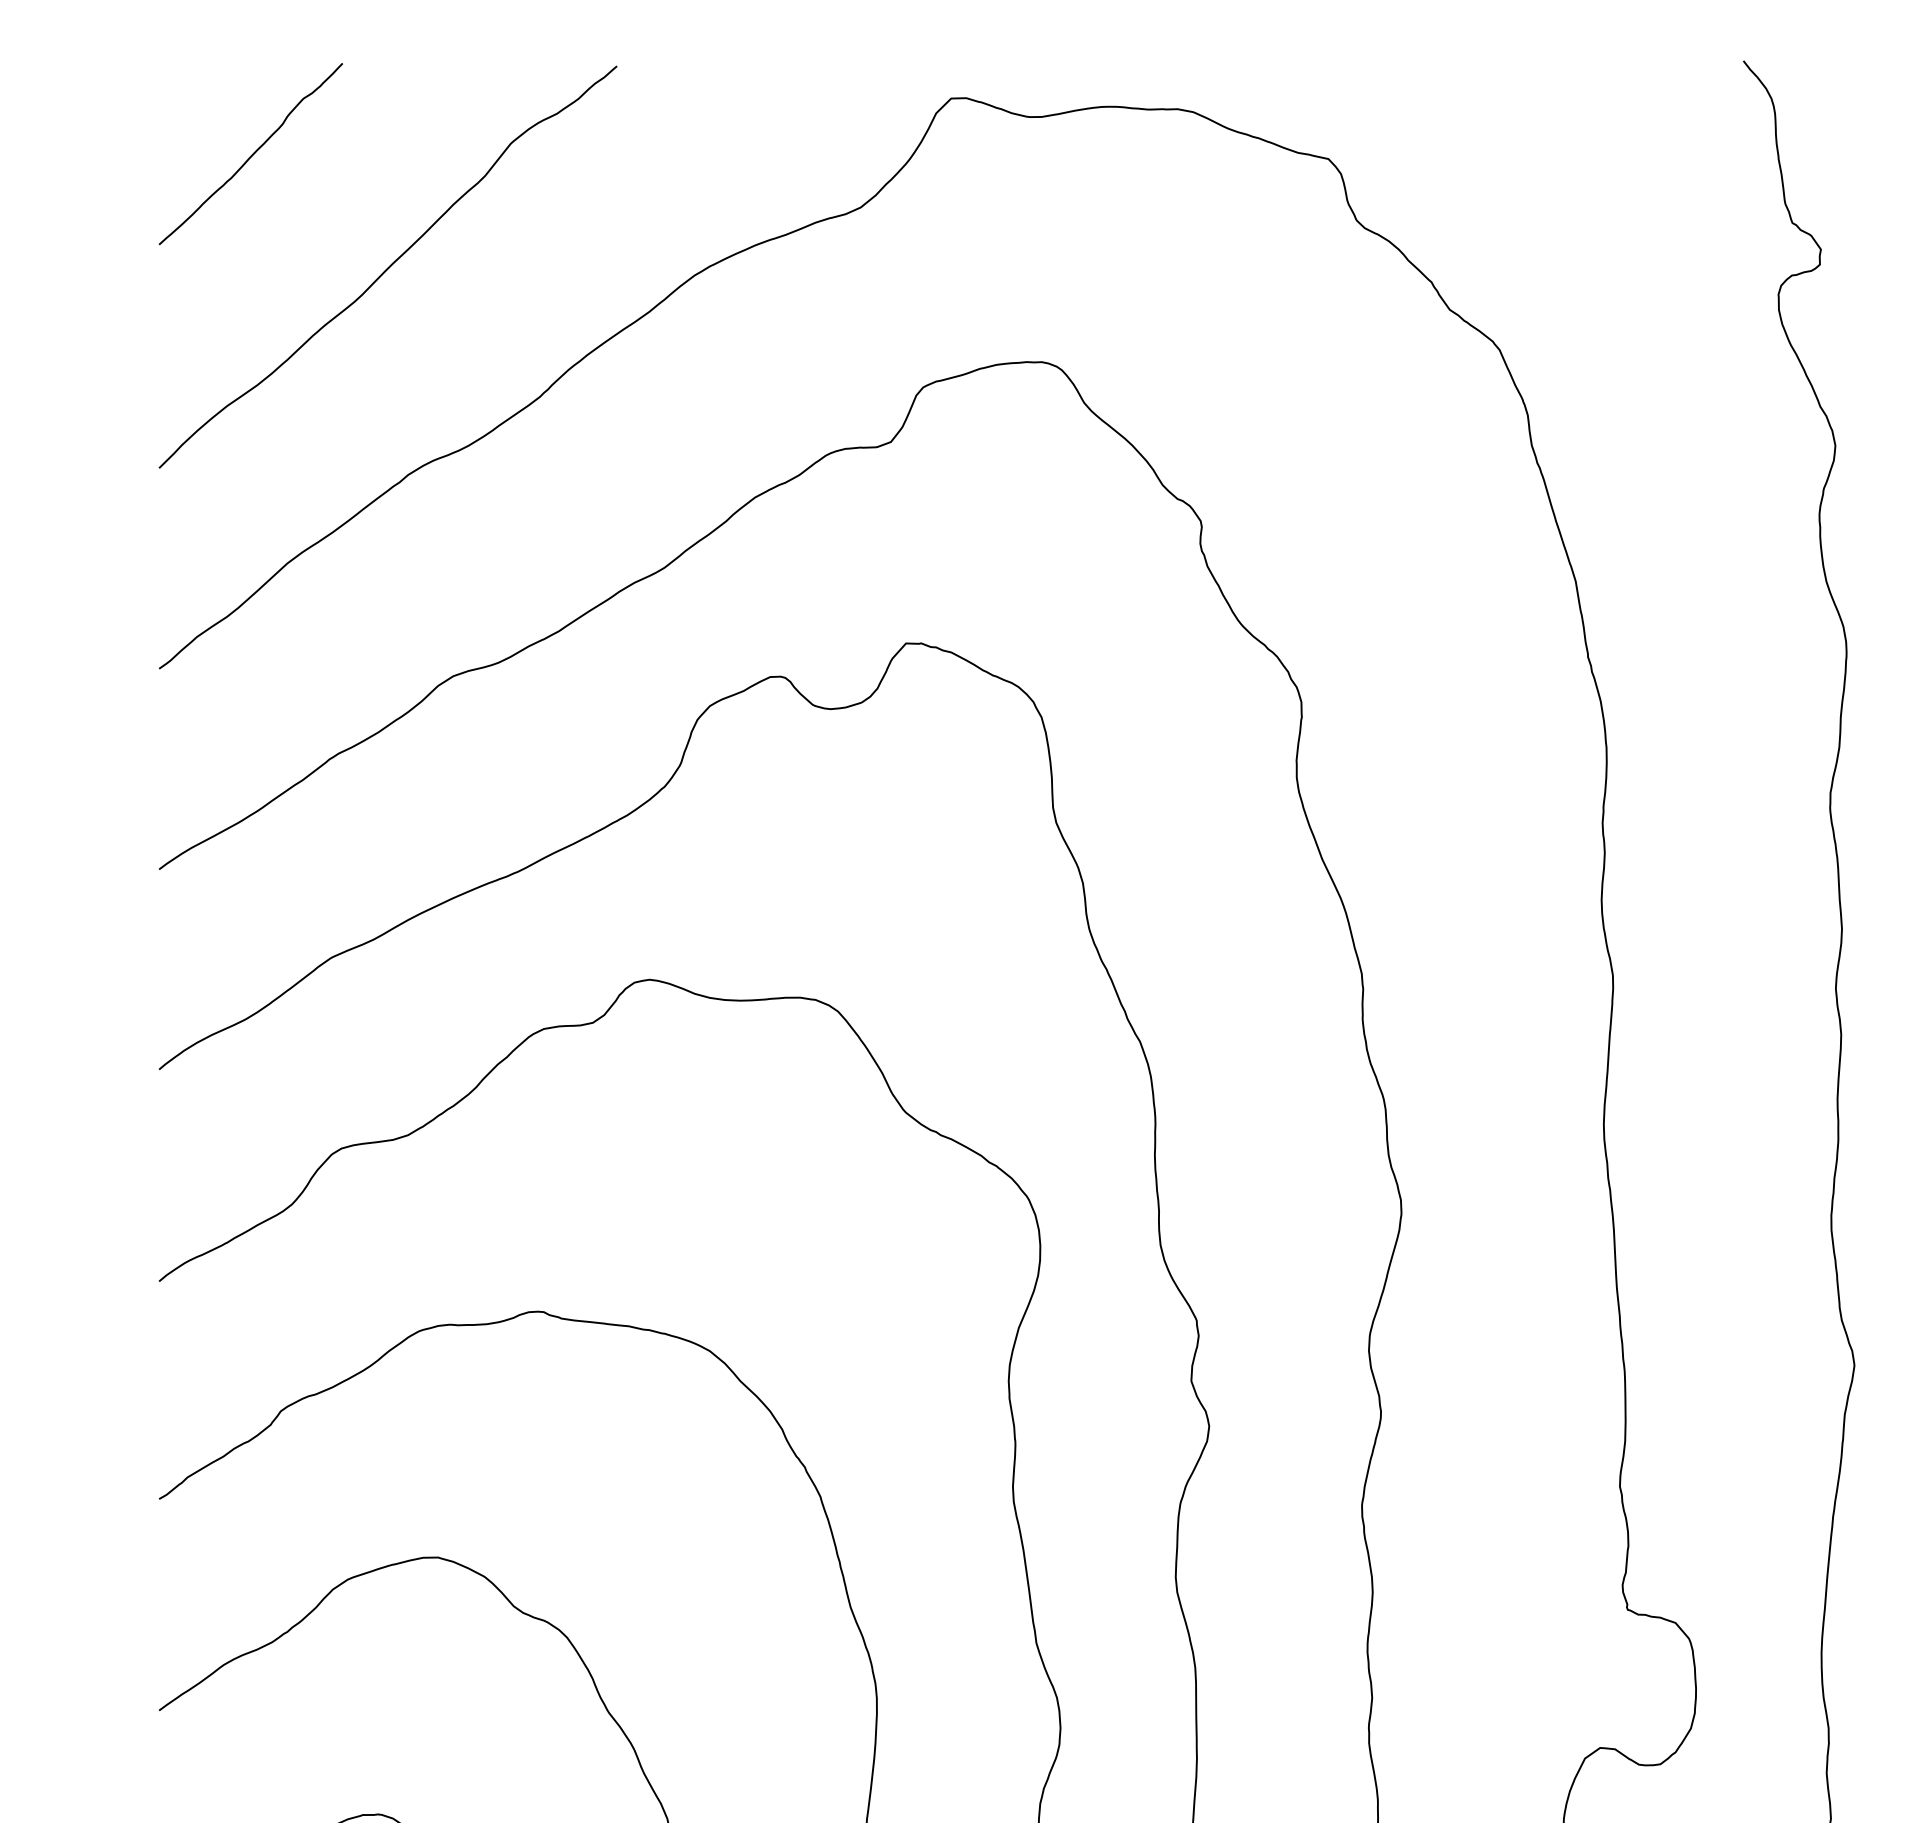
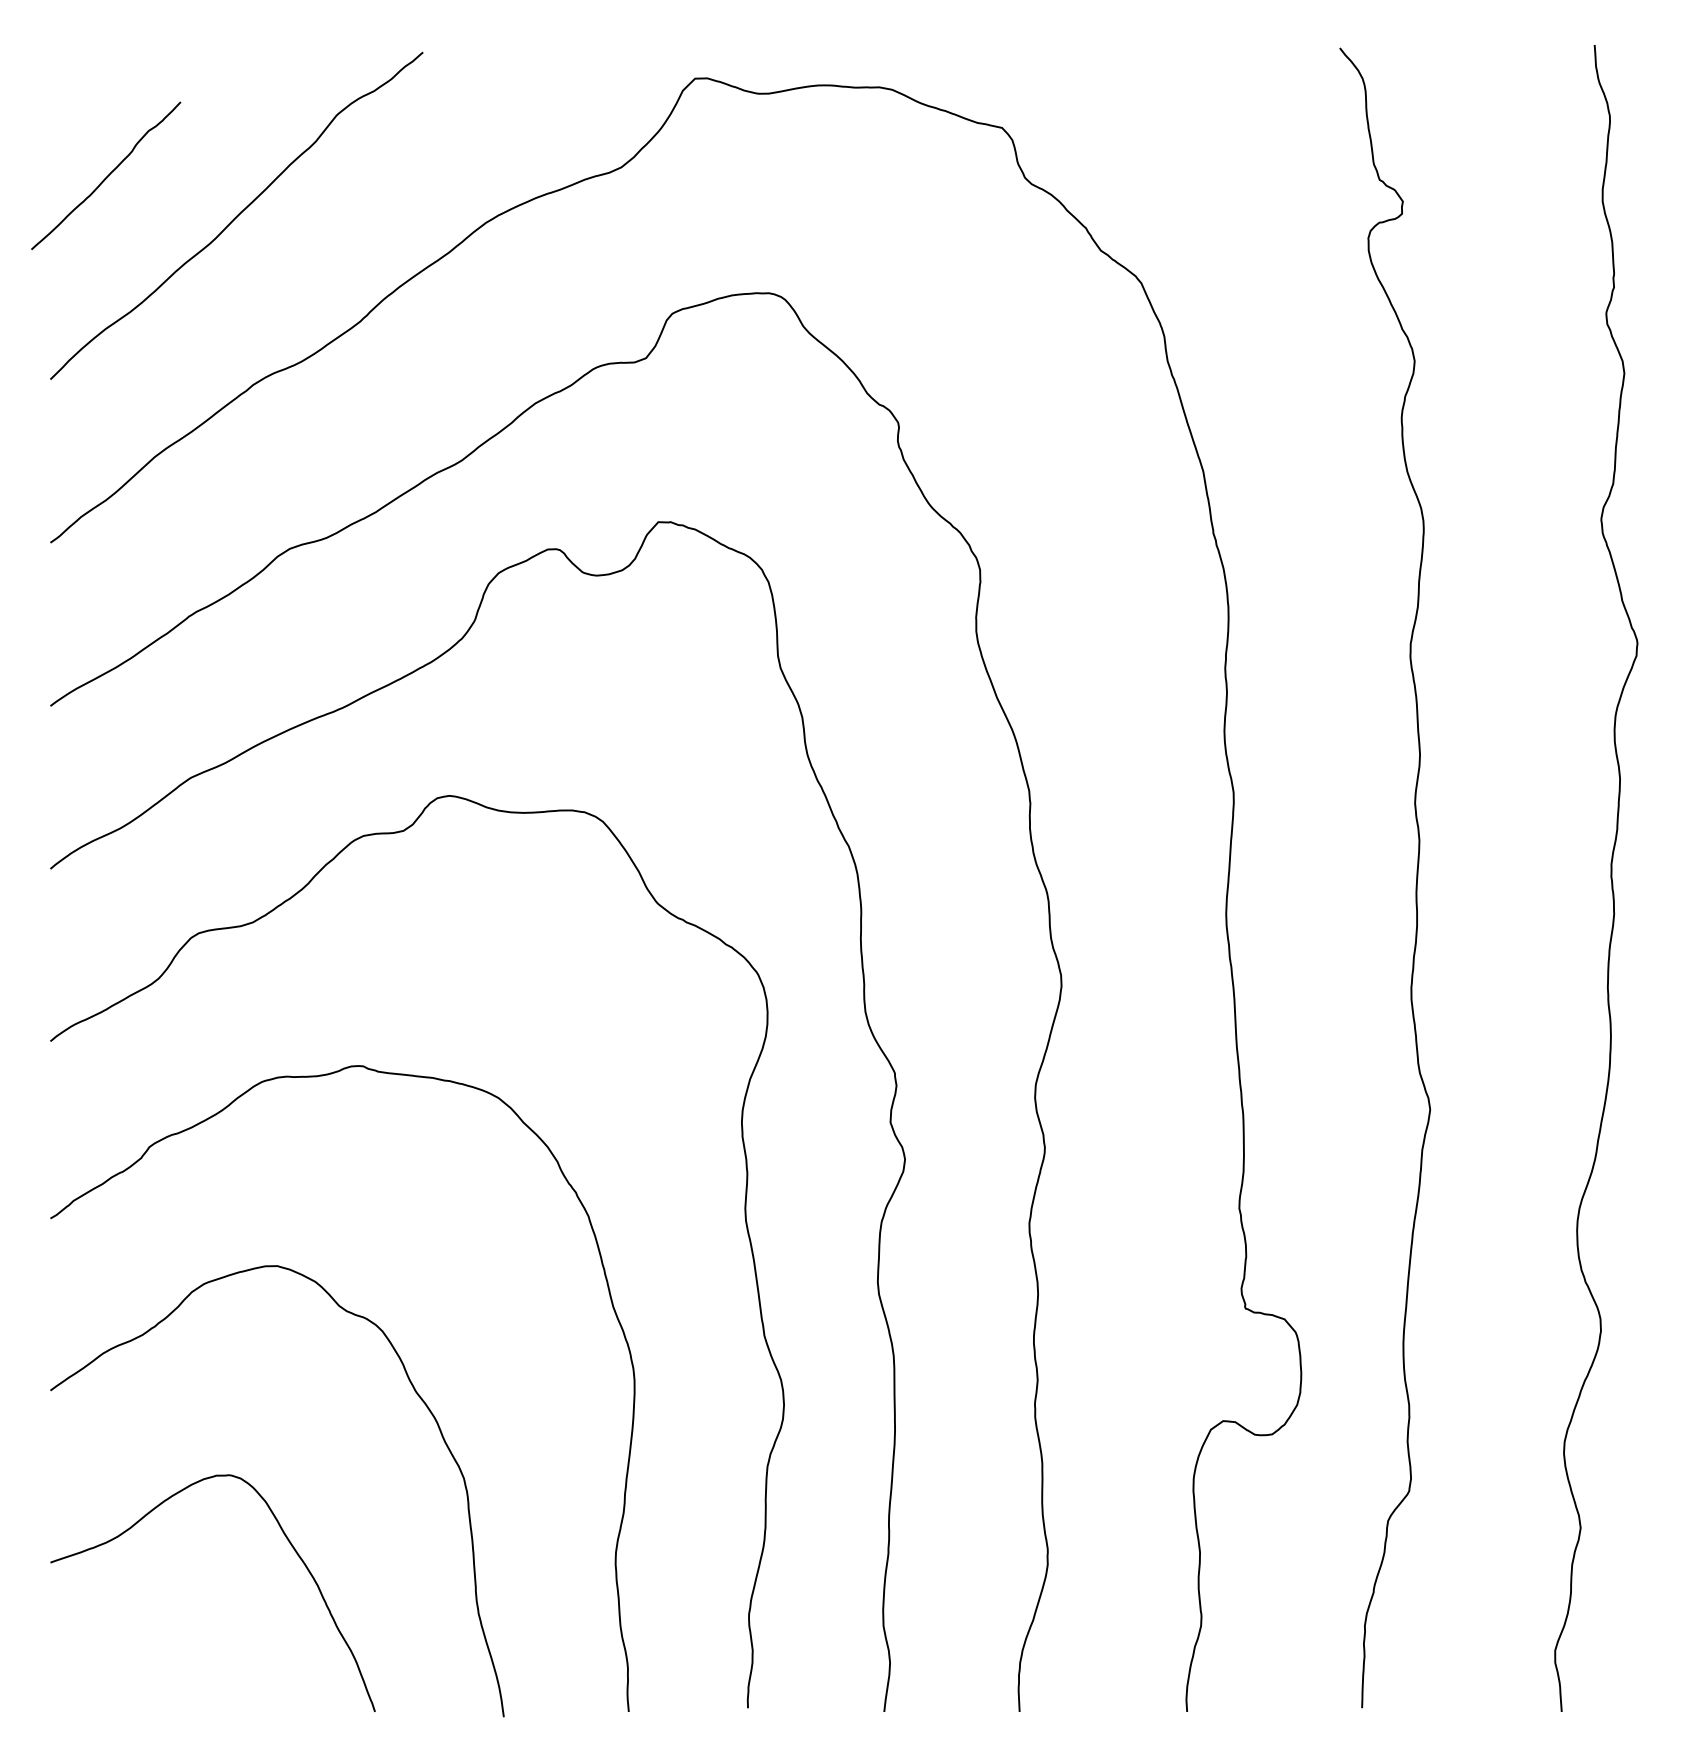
curve: (252, 153) -> (107, 175), moved

